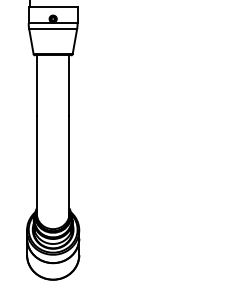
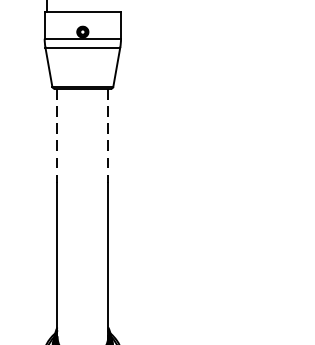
line: (36, 86) -> (56, 137), solid -> dashed
line: (69, 86) -> (108, 137), solid -> dashed

